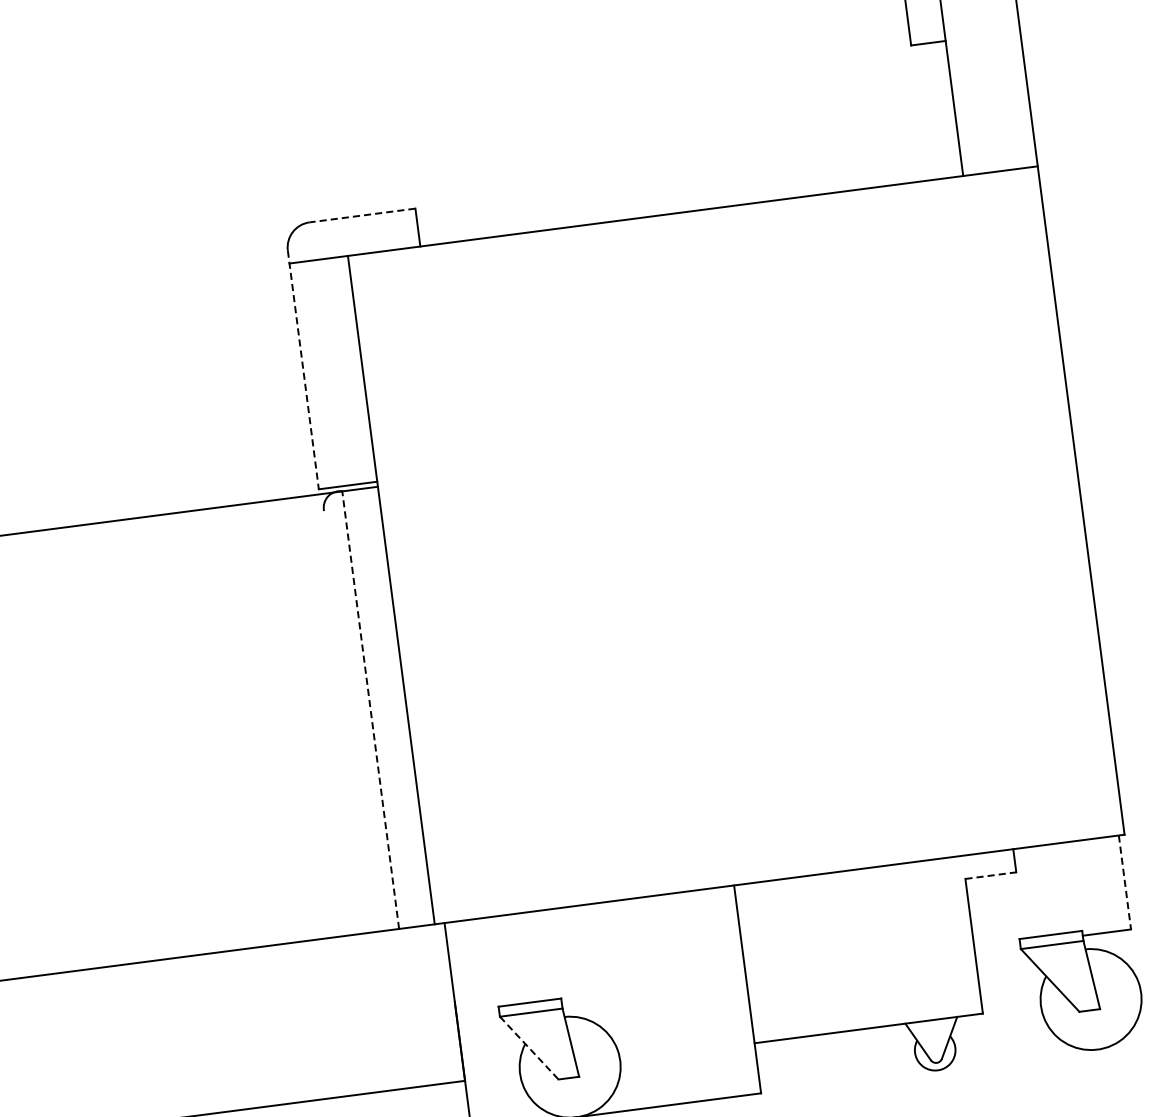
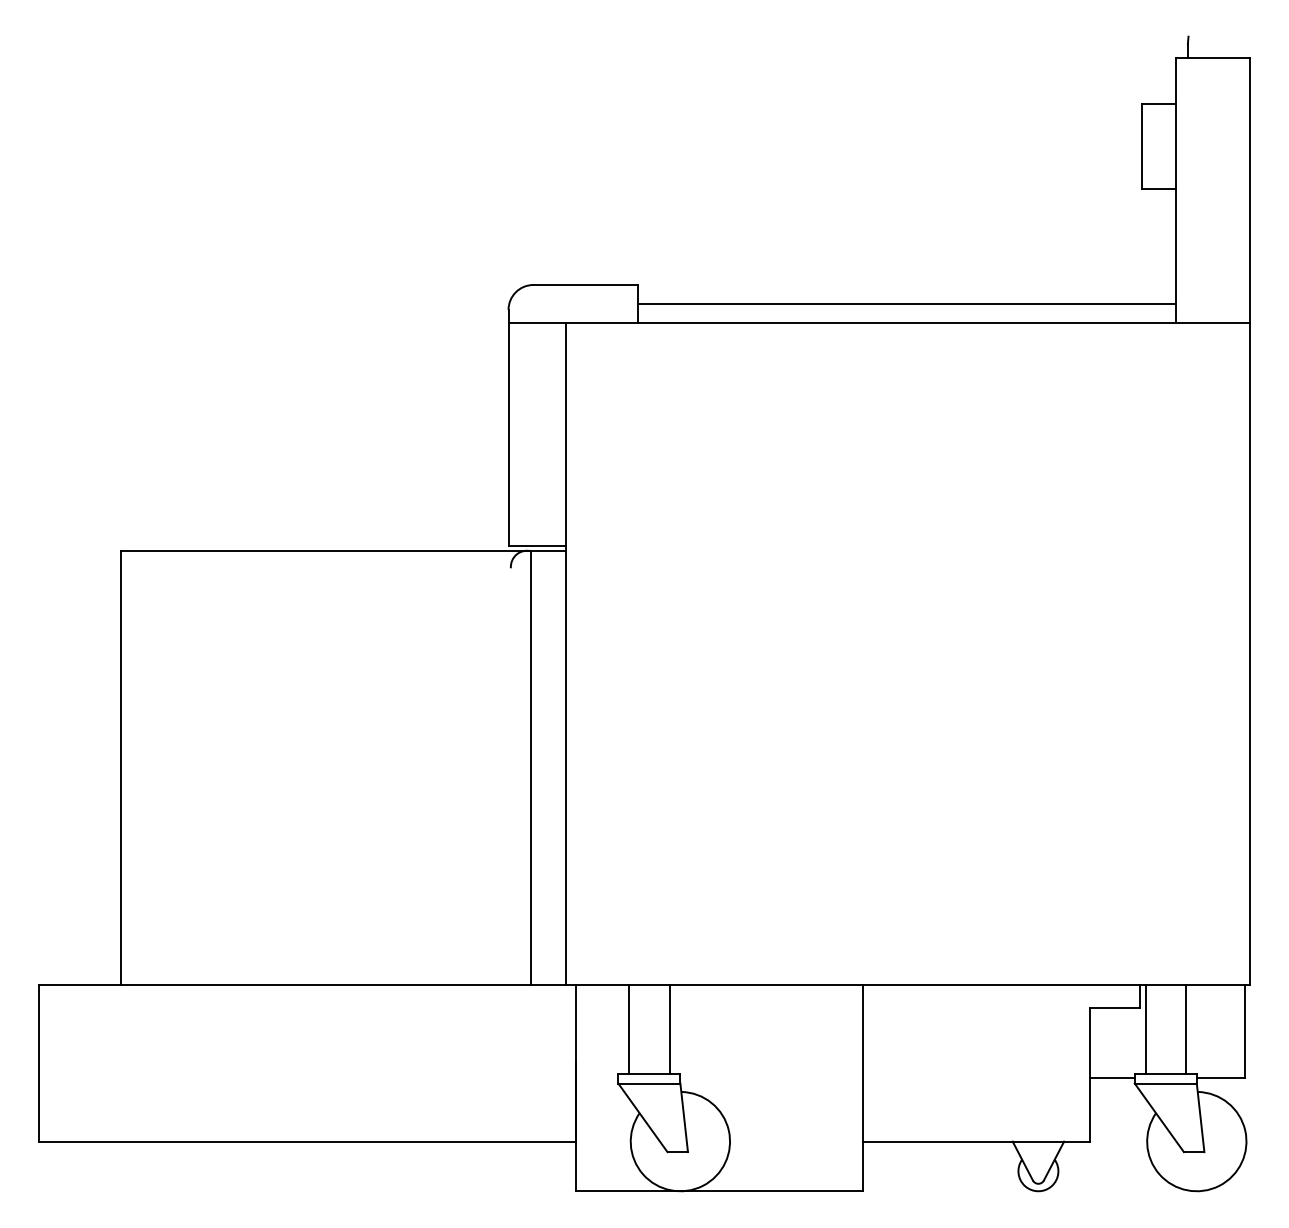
line: (689, 192) -> (907, 303), added
line: (362, 216) -> (585, 285), dashed -> solid
line: (303, 370) -> (508, 428), dashed -> solid
line: (371, 710) -> (531, 768), dashed -> solid
line: (991, 875) -> (1115, 1008), dashed -> solid
line: (1124, 882) -> (1244, 1031), dashed -> solid
line: (1064, 887) -> (1185, 1029), added
line: (1024, 893) -> (1145, 1029), added
line: (996, 947) -> (1111, 1078), added
line: (544, 955) -> (669, 1029), added
line: (504, 960) -> (629, 1029), added
line: (529, 1048) -> (643, 1118), dashed -> solid

